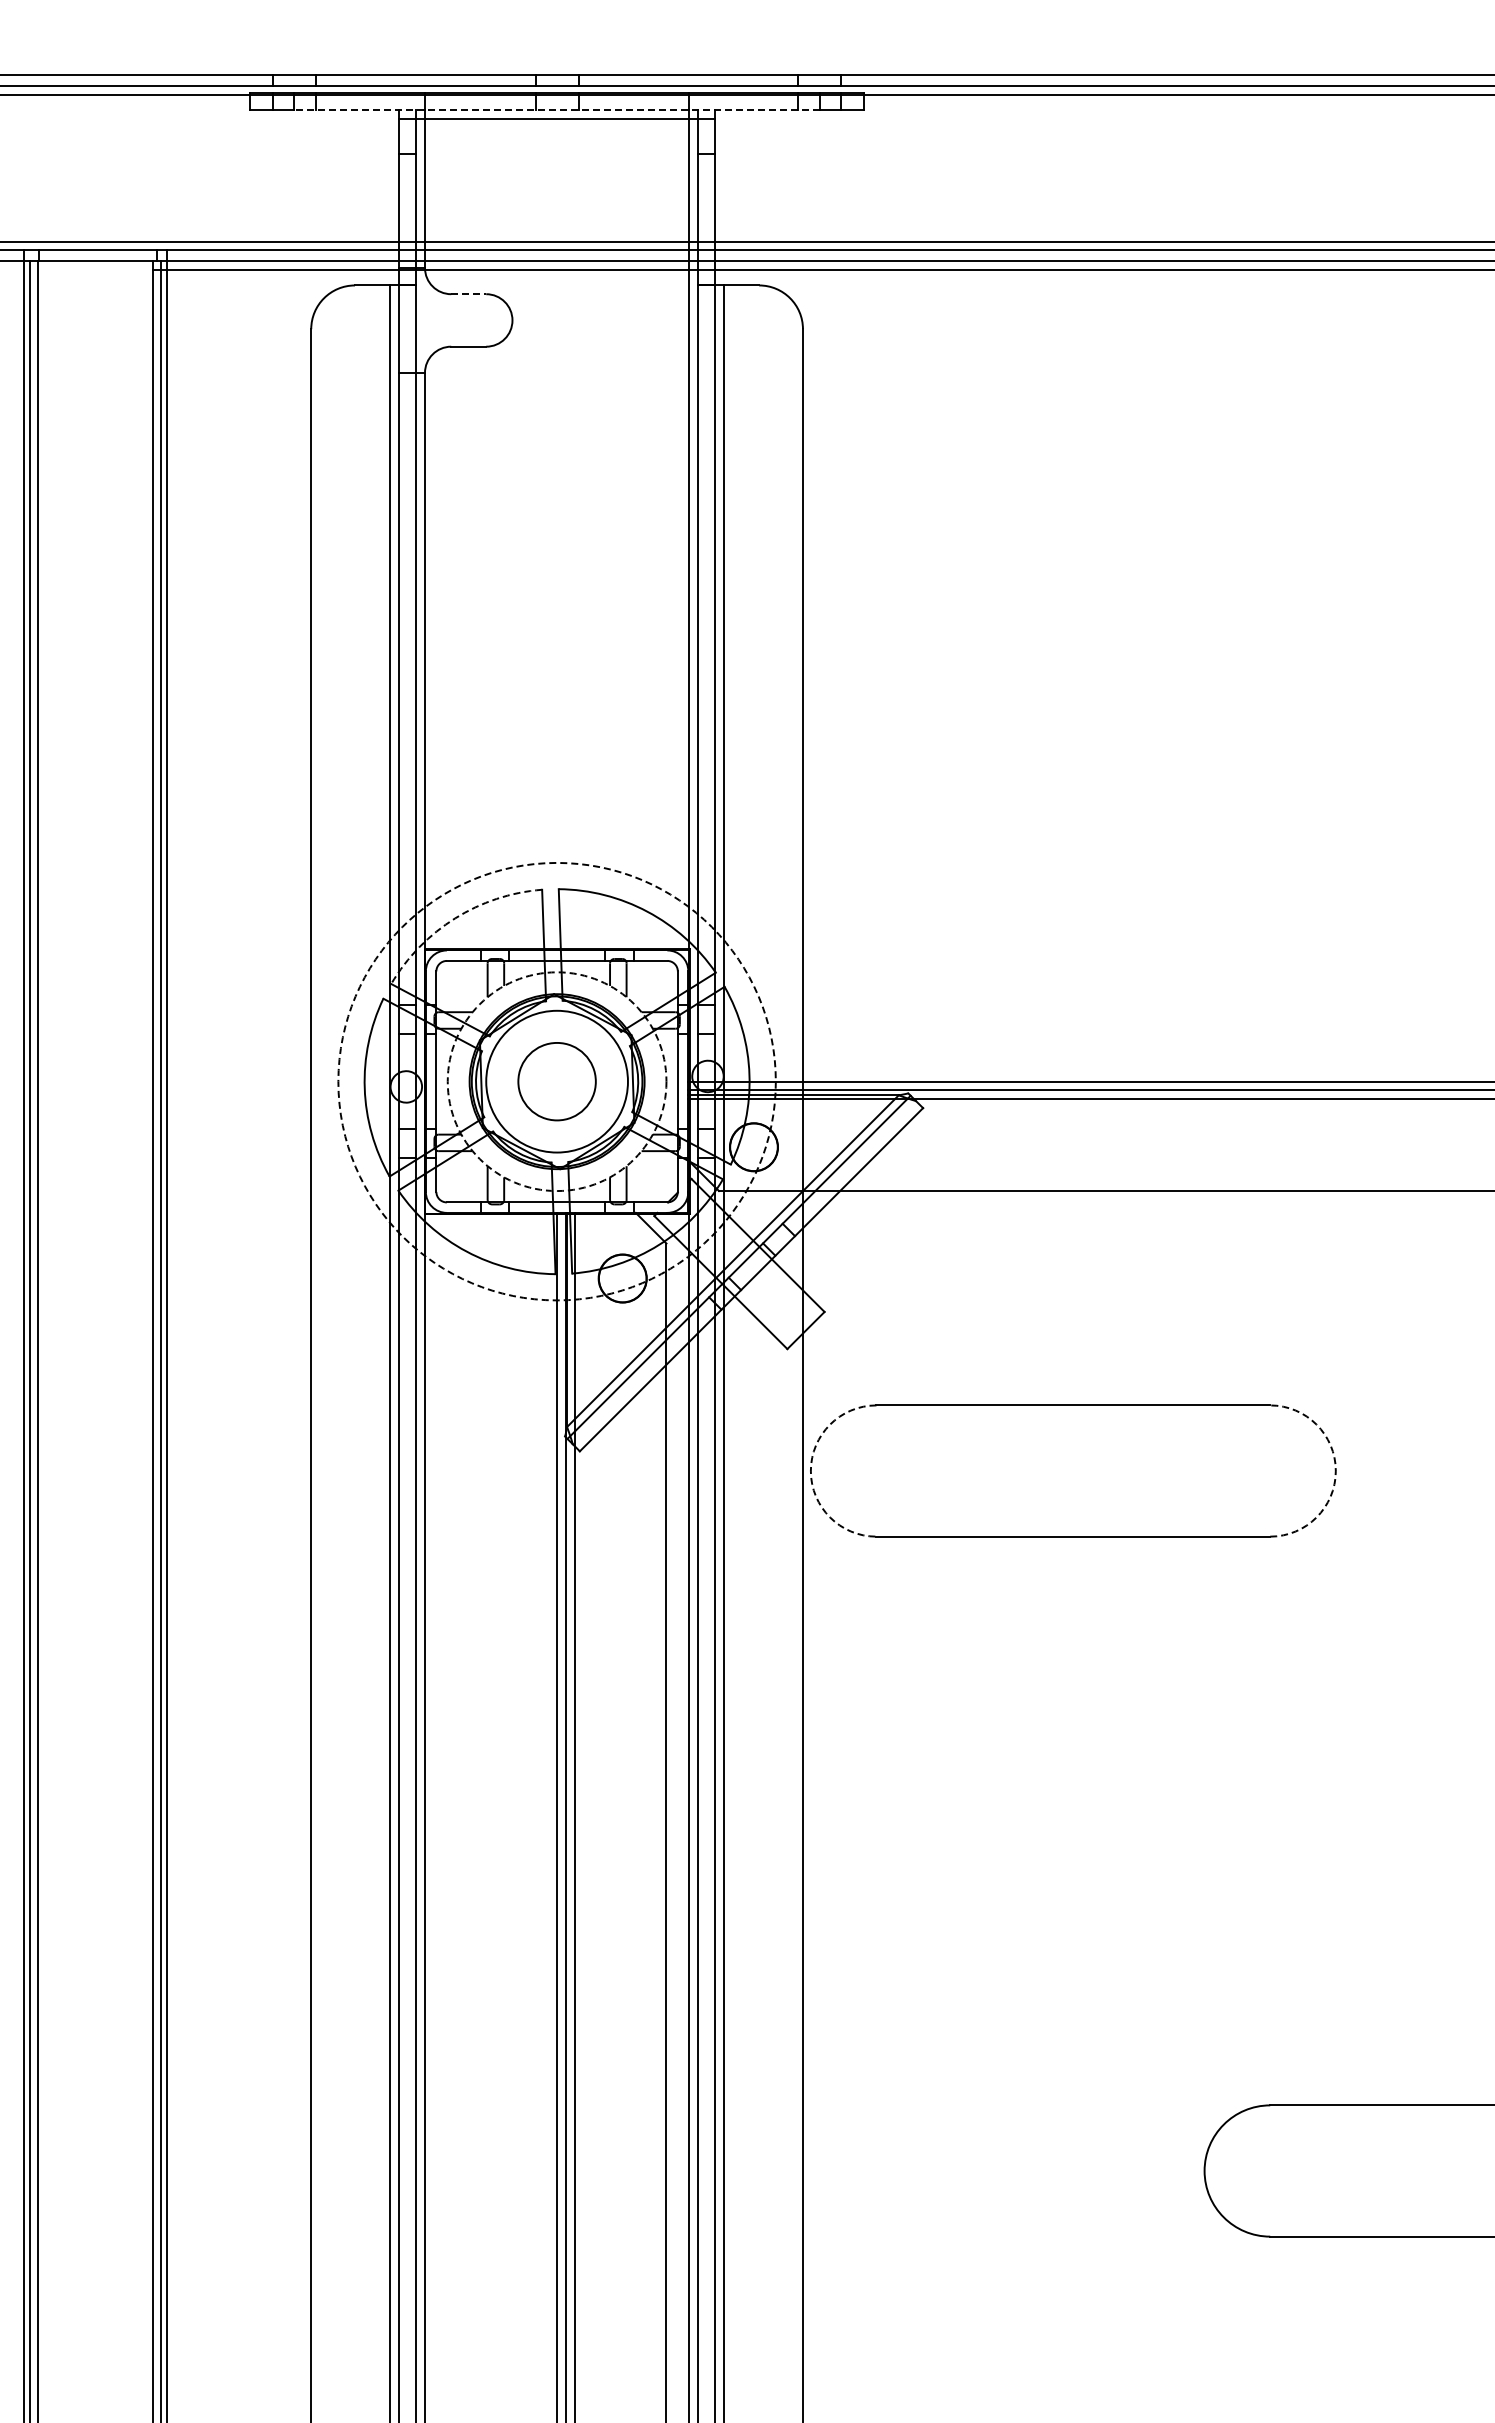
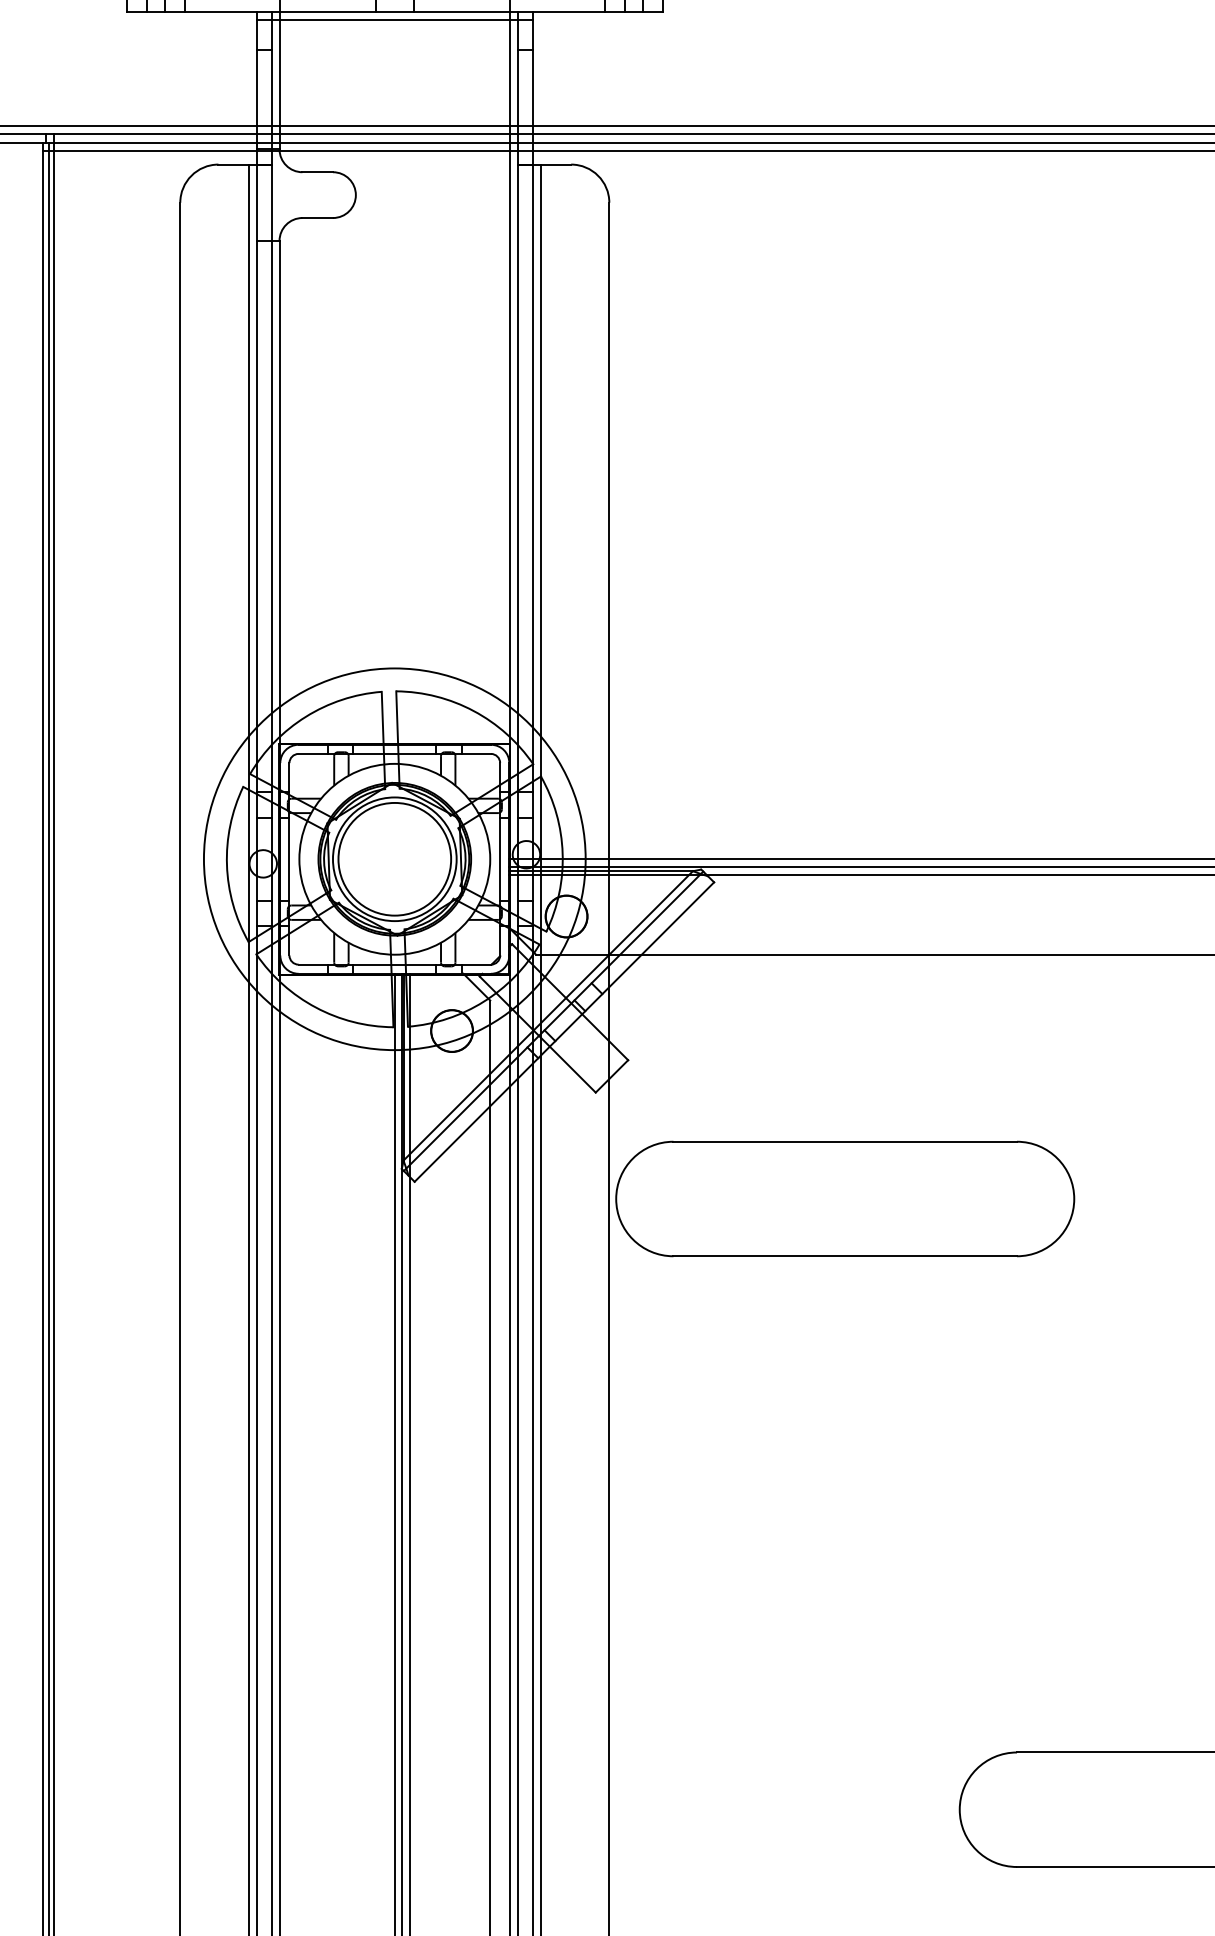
line: (556, 110) -> (394, 11), dashed -> solid
line: (469, 294) -> (318, 172), dashed -> solid
arc: (455, 918) -> (306, 716), dashed -> solid
circle: (556, 1081) -> (394, 859), dashed -> solid
circle: (556, 1081) -> (394, 859), dashed -> solid
circle: (556, 1081) -> (394, 859), size x1.67
arc: (810, 1471) -> (615, 1199), dashed -> solid
arc: (1335, 1471) -> (1073, 1199), dashed -> solid

